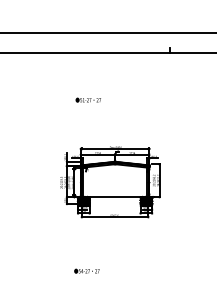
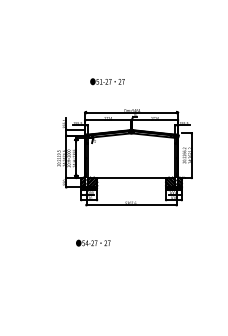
text: (87, 99) -> (106, 80), moved
text: (86, 270) -> (92, 242), moved

